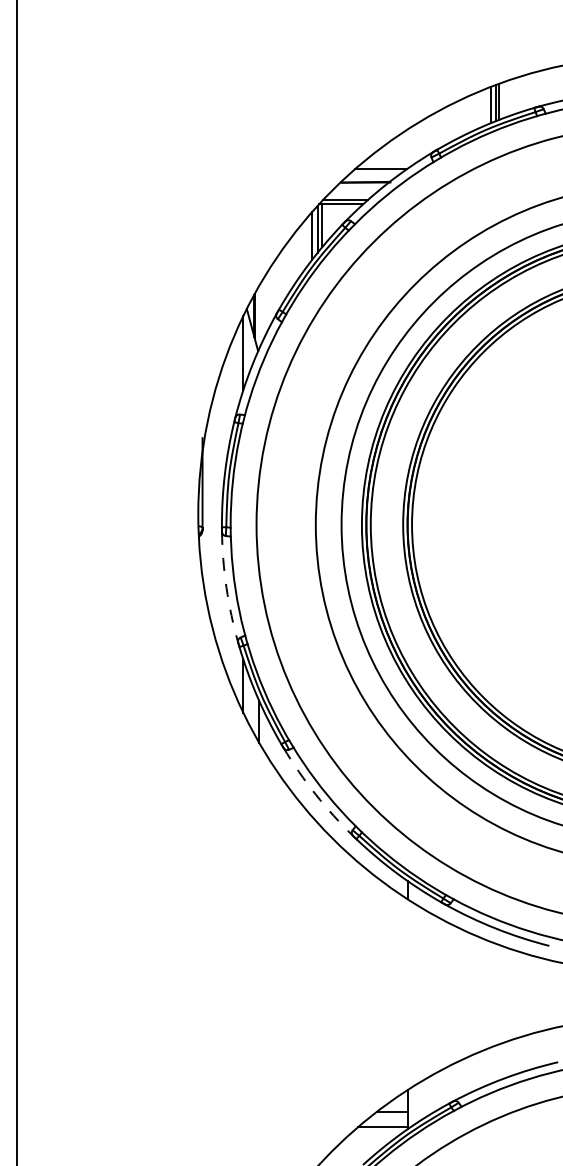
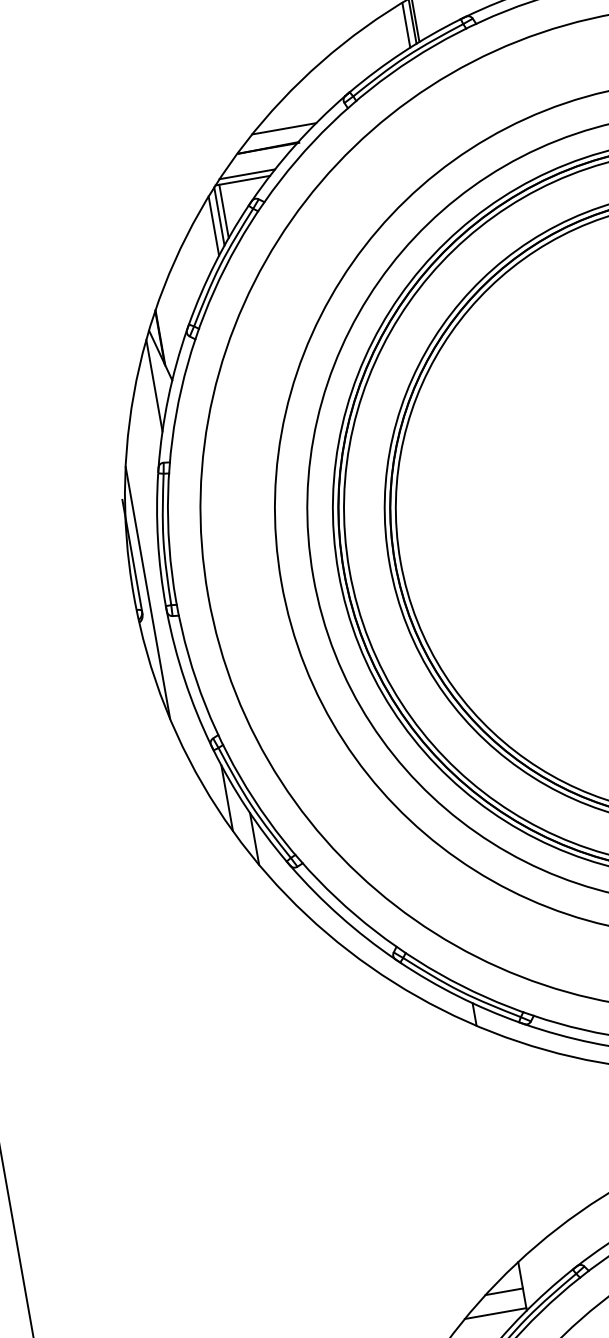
line: (209, 514) -> (147, 593), added
arc: (226, 587) -> (184, 679), dashed -> solid
arc: (315, 794) -> (339, 916), dashed -> solid

